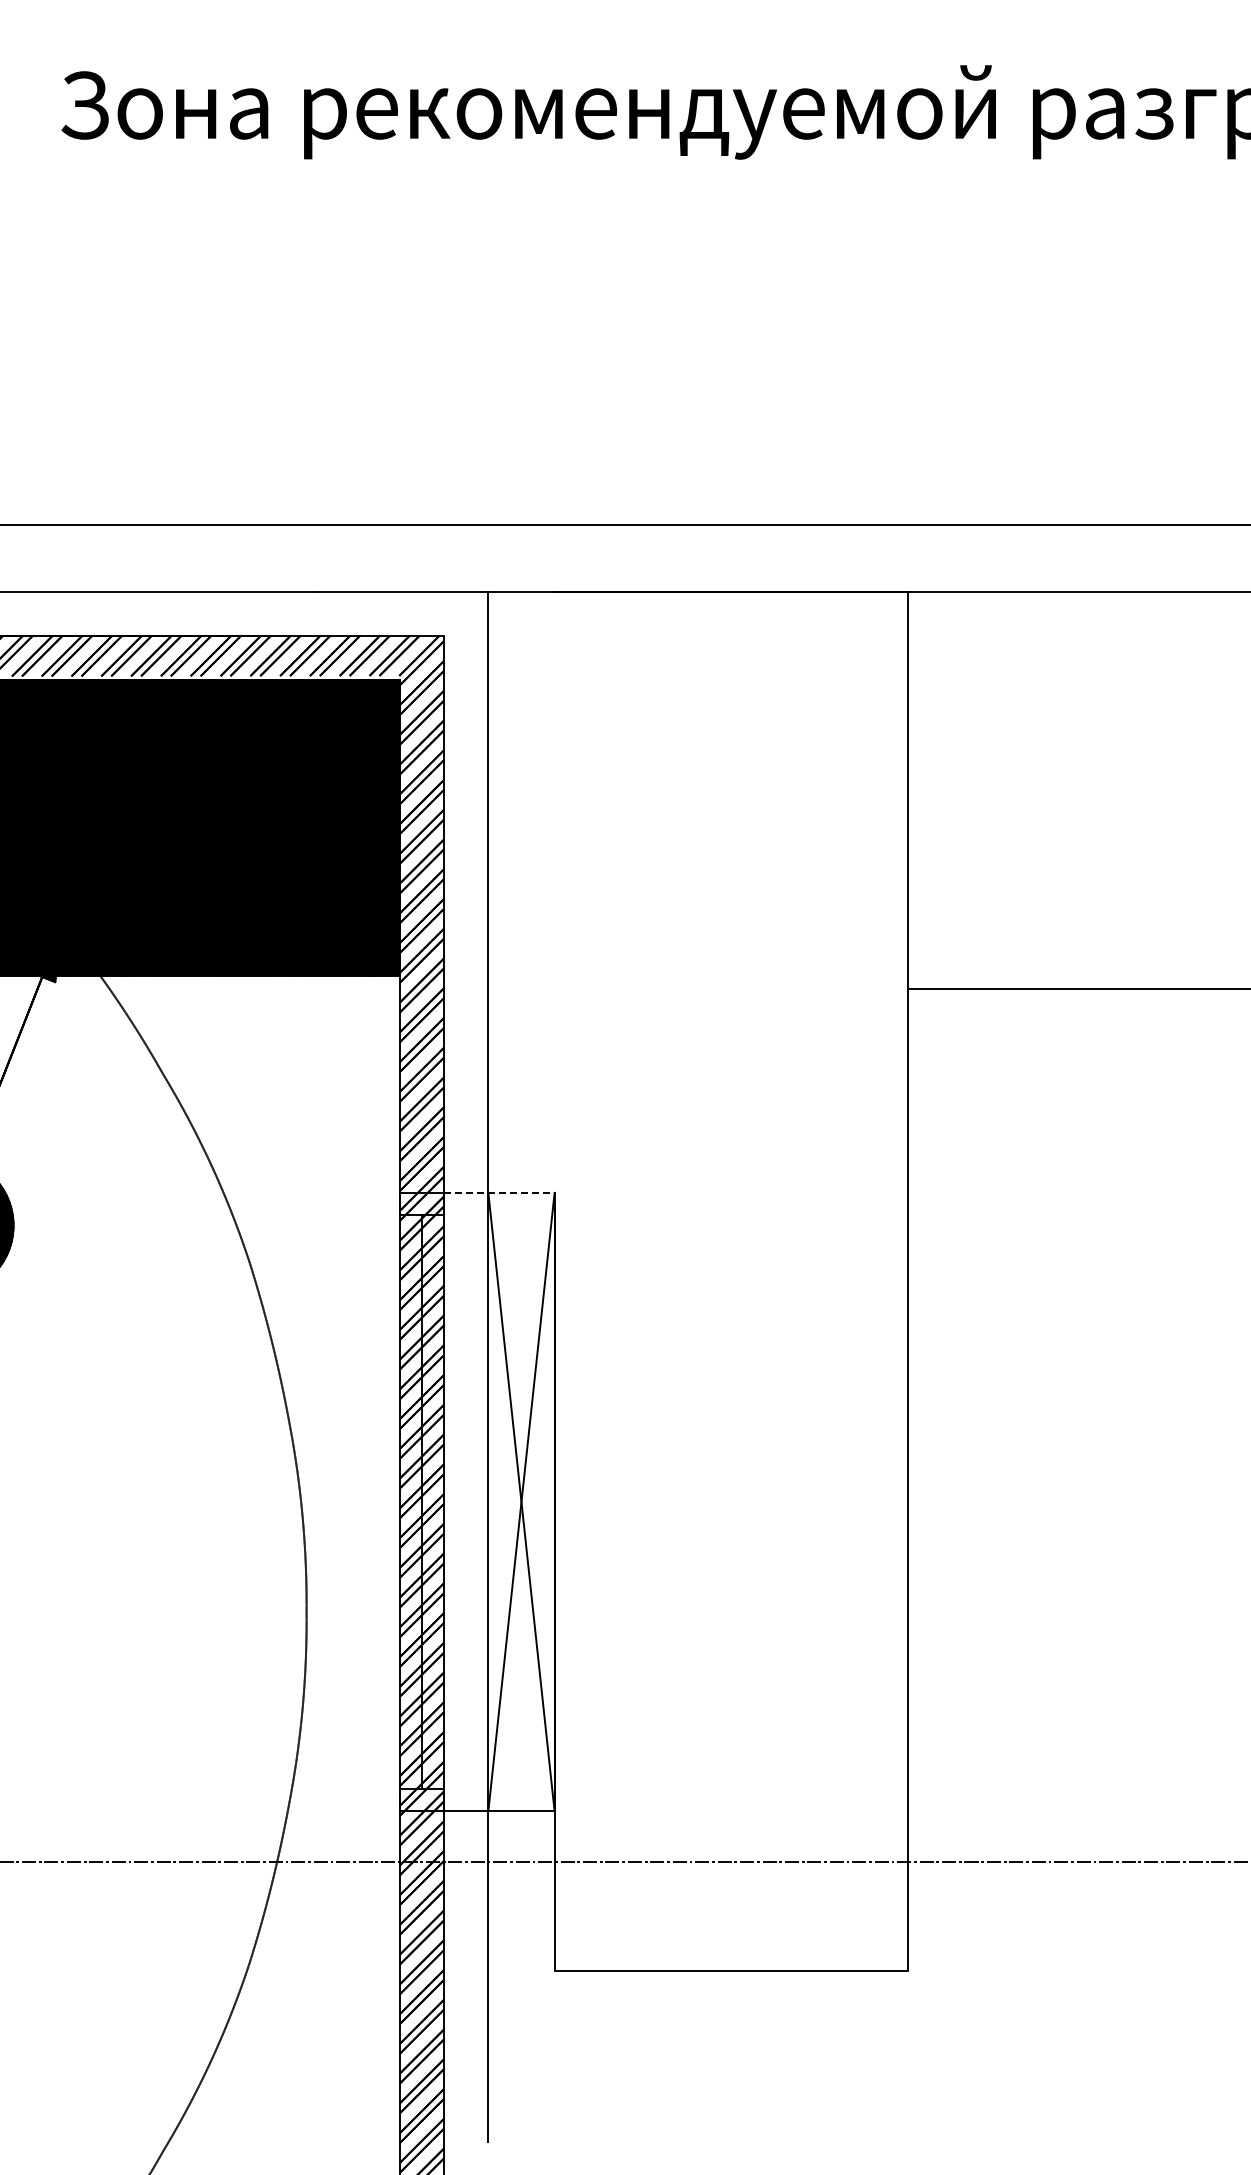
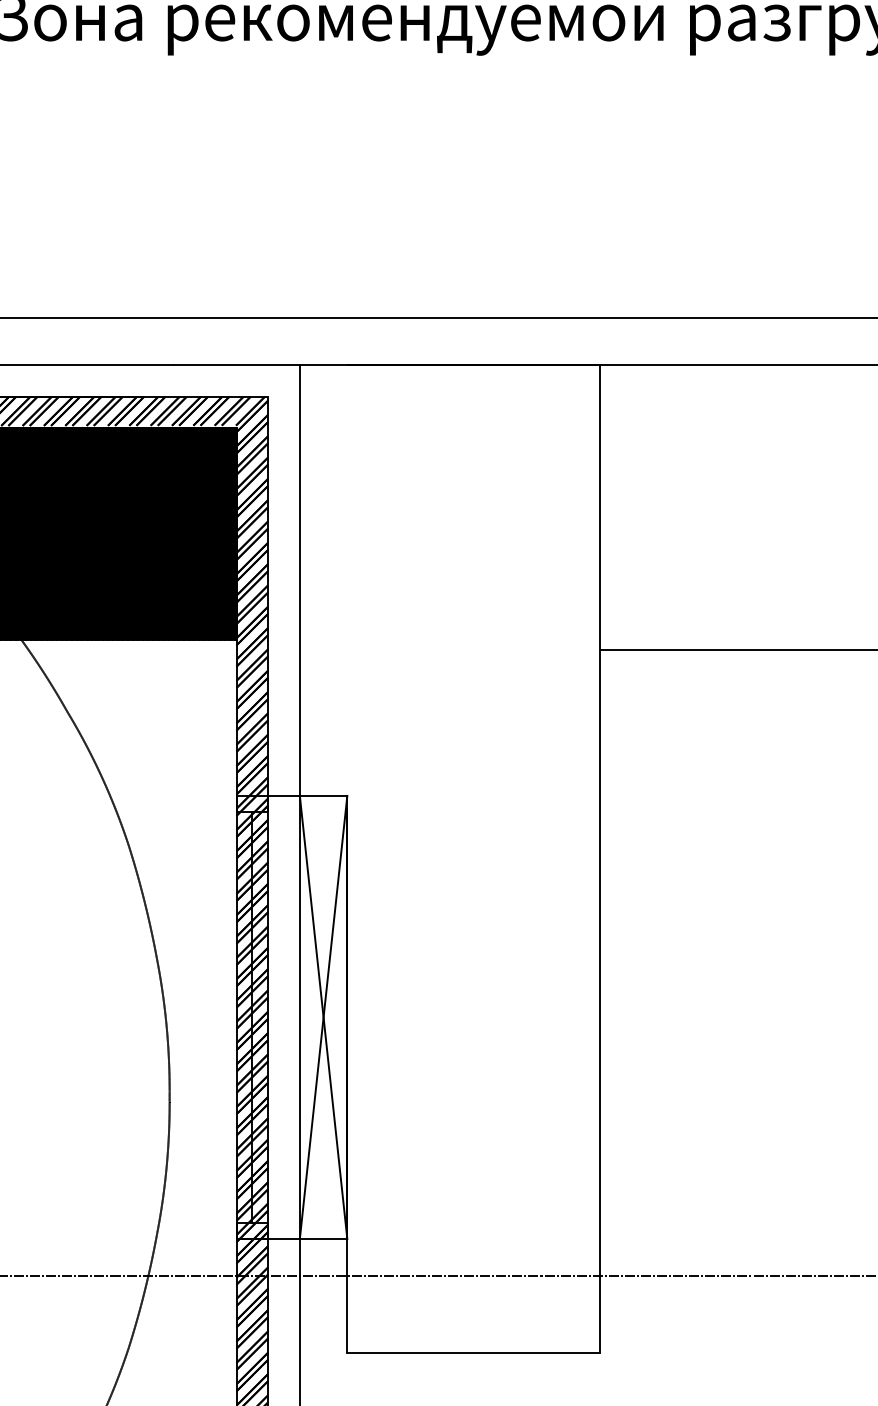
line: (499, 1192) -> (307, 795), dashed -> solid

